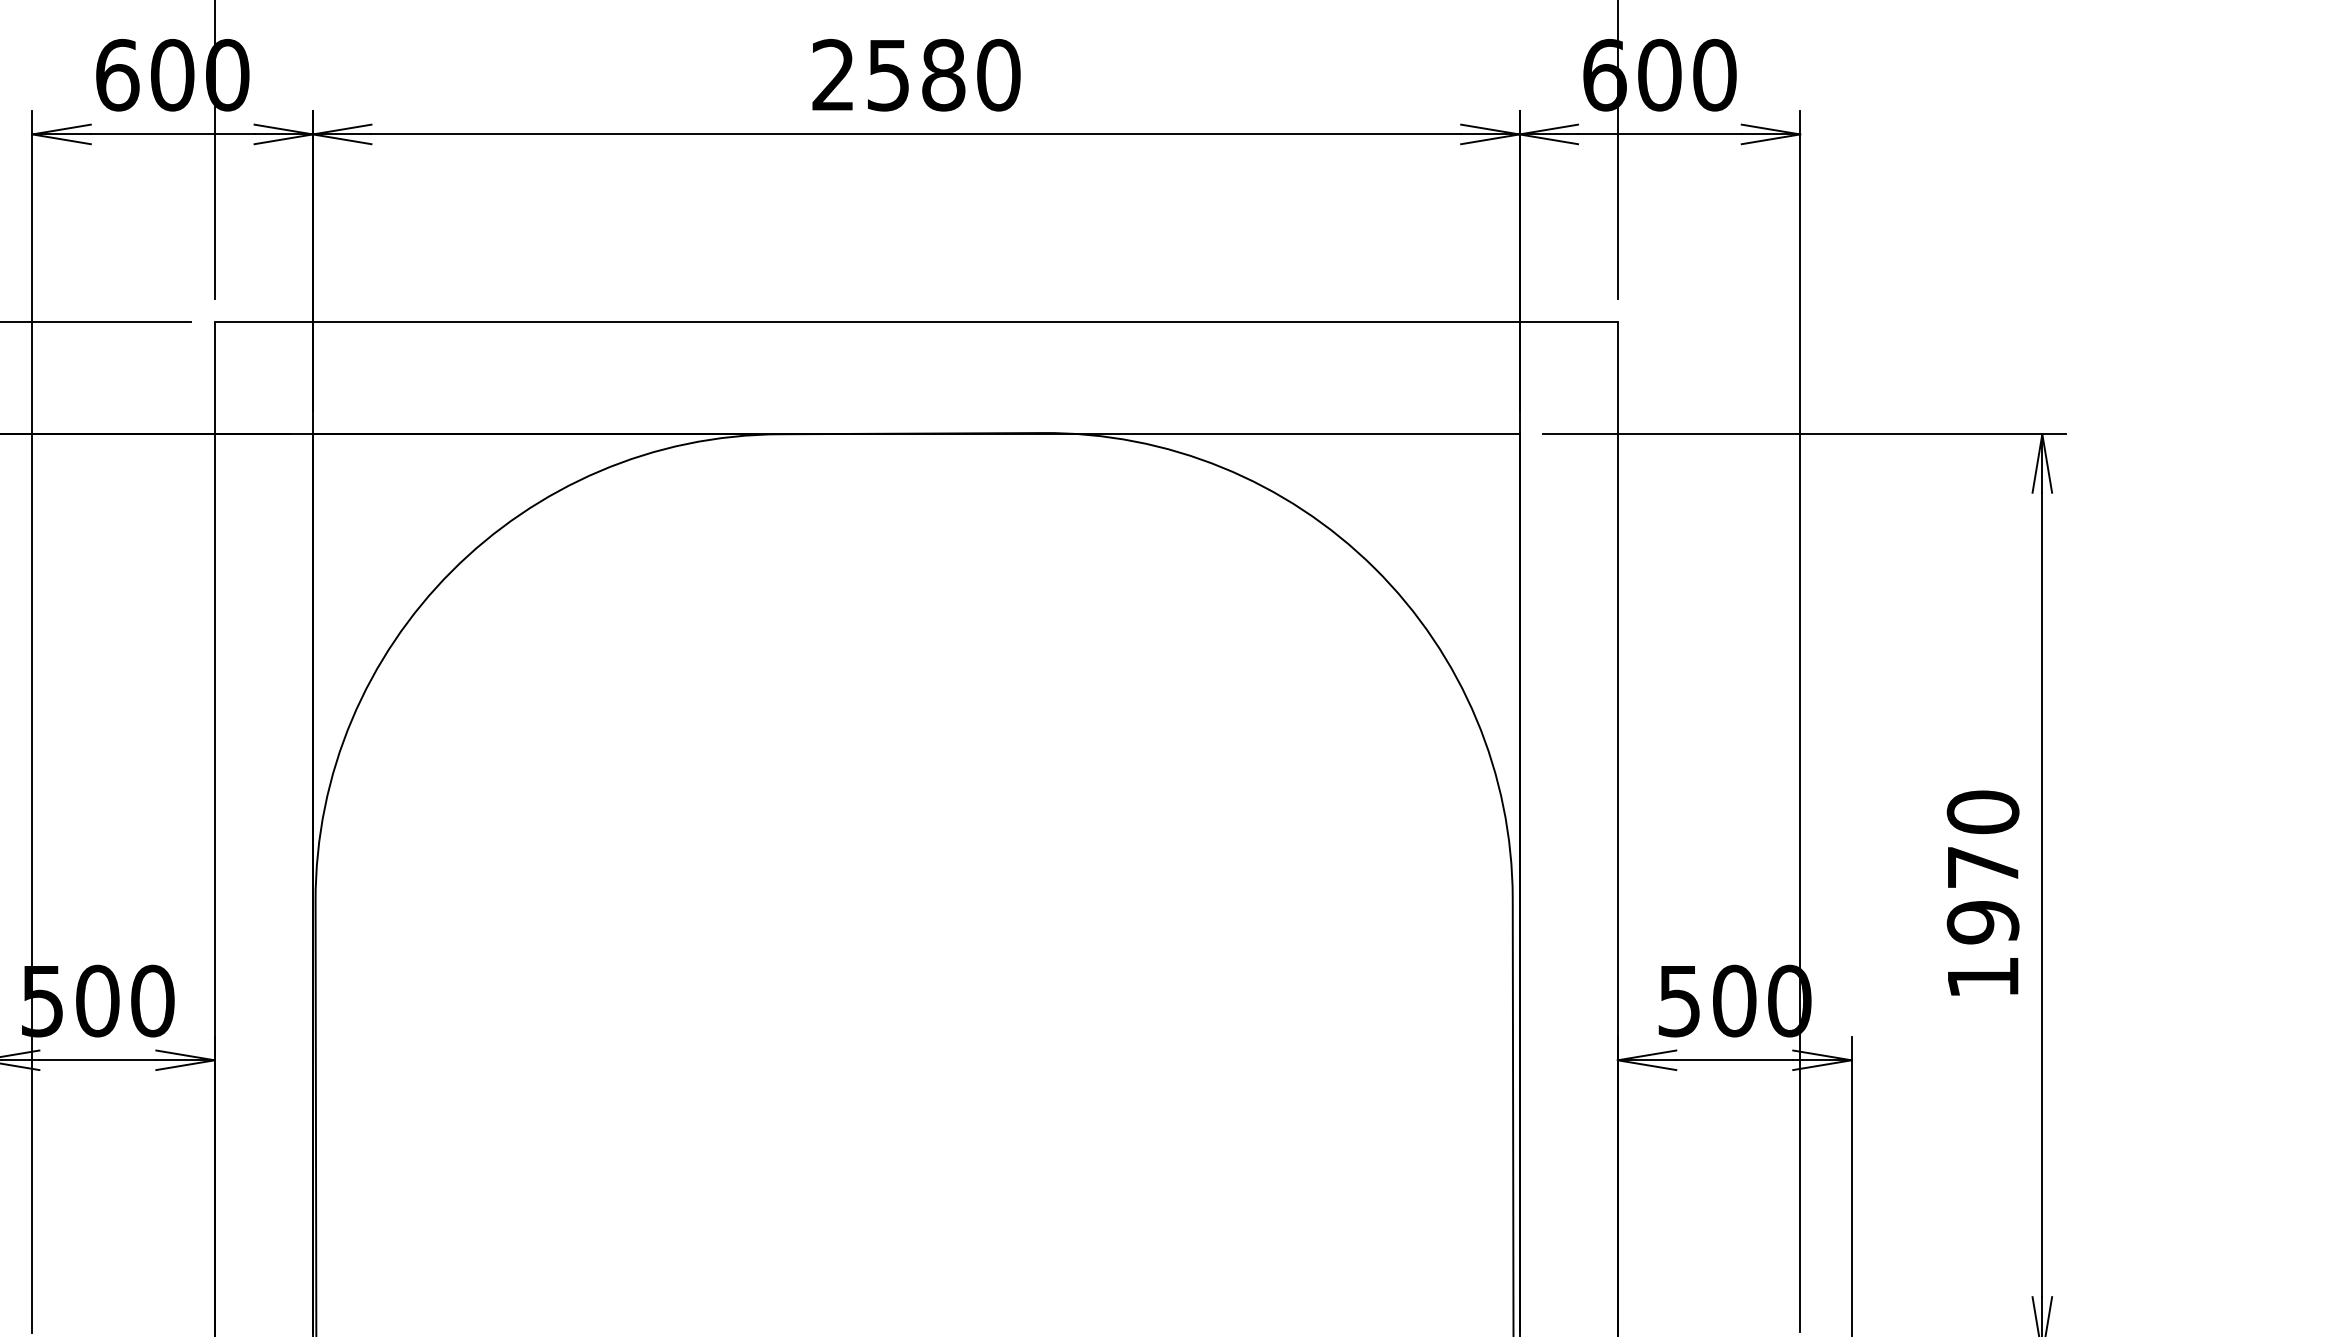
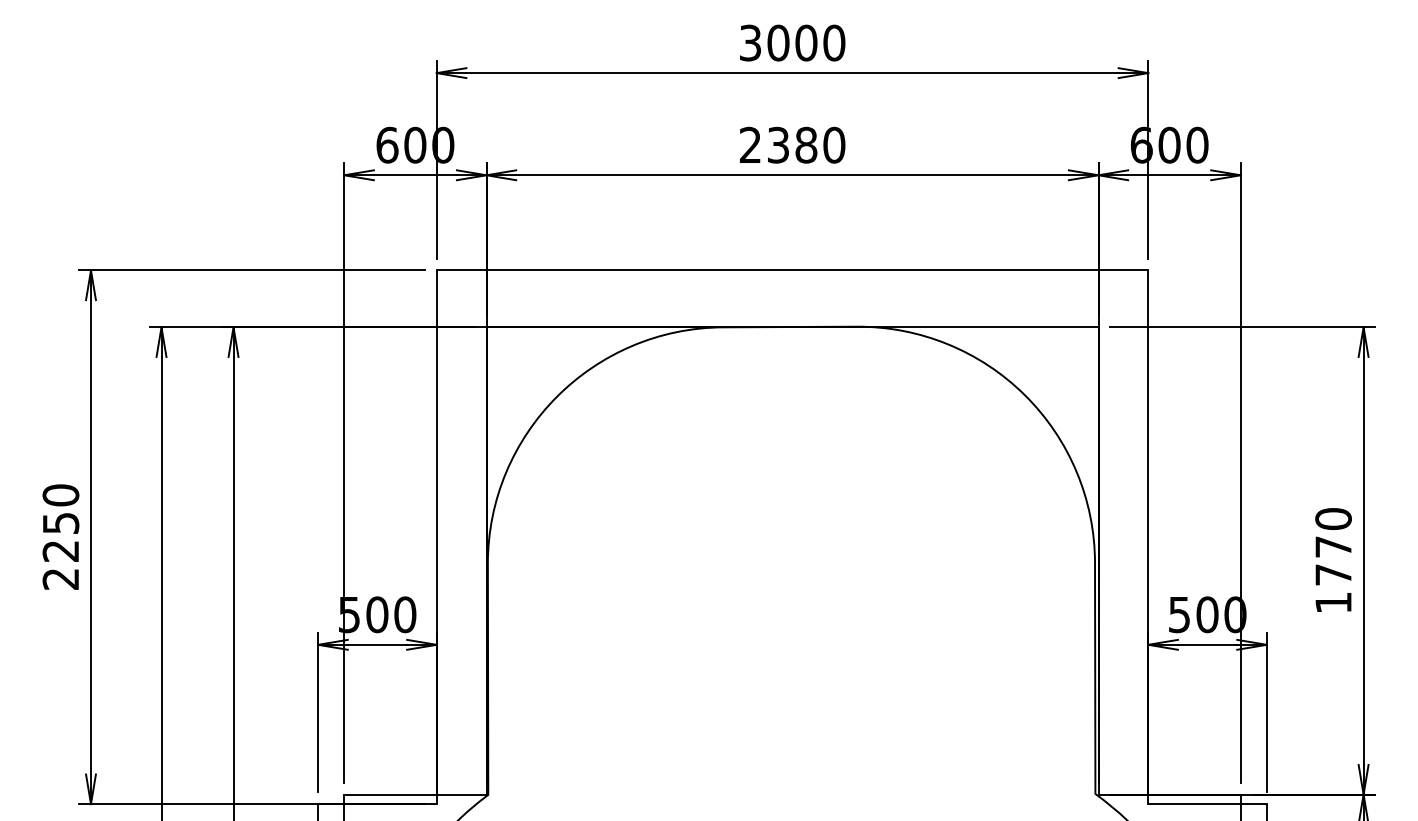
text: (888, 73) -> (778, 144), 2580 -> 2380
text: (1982, 923) -> (1333, 575), 1970 -> 1770

